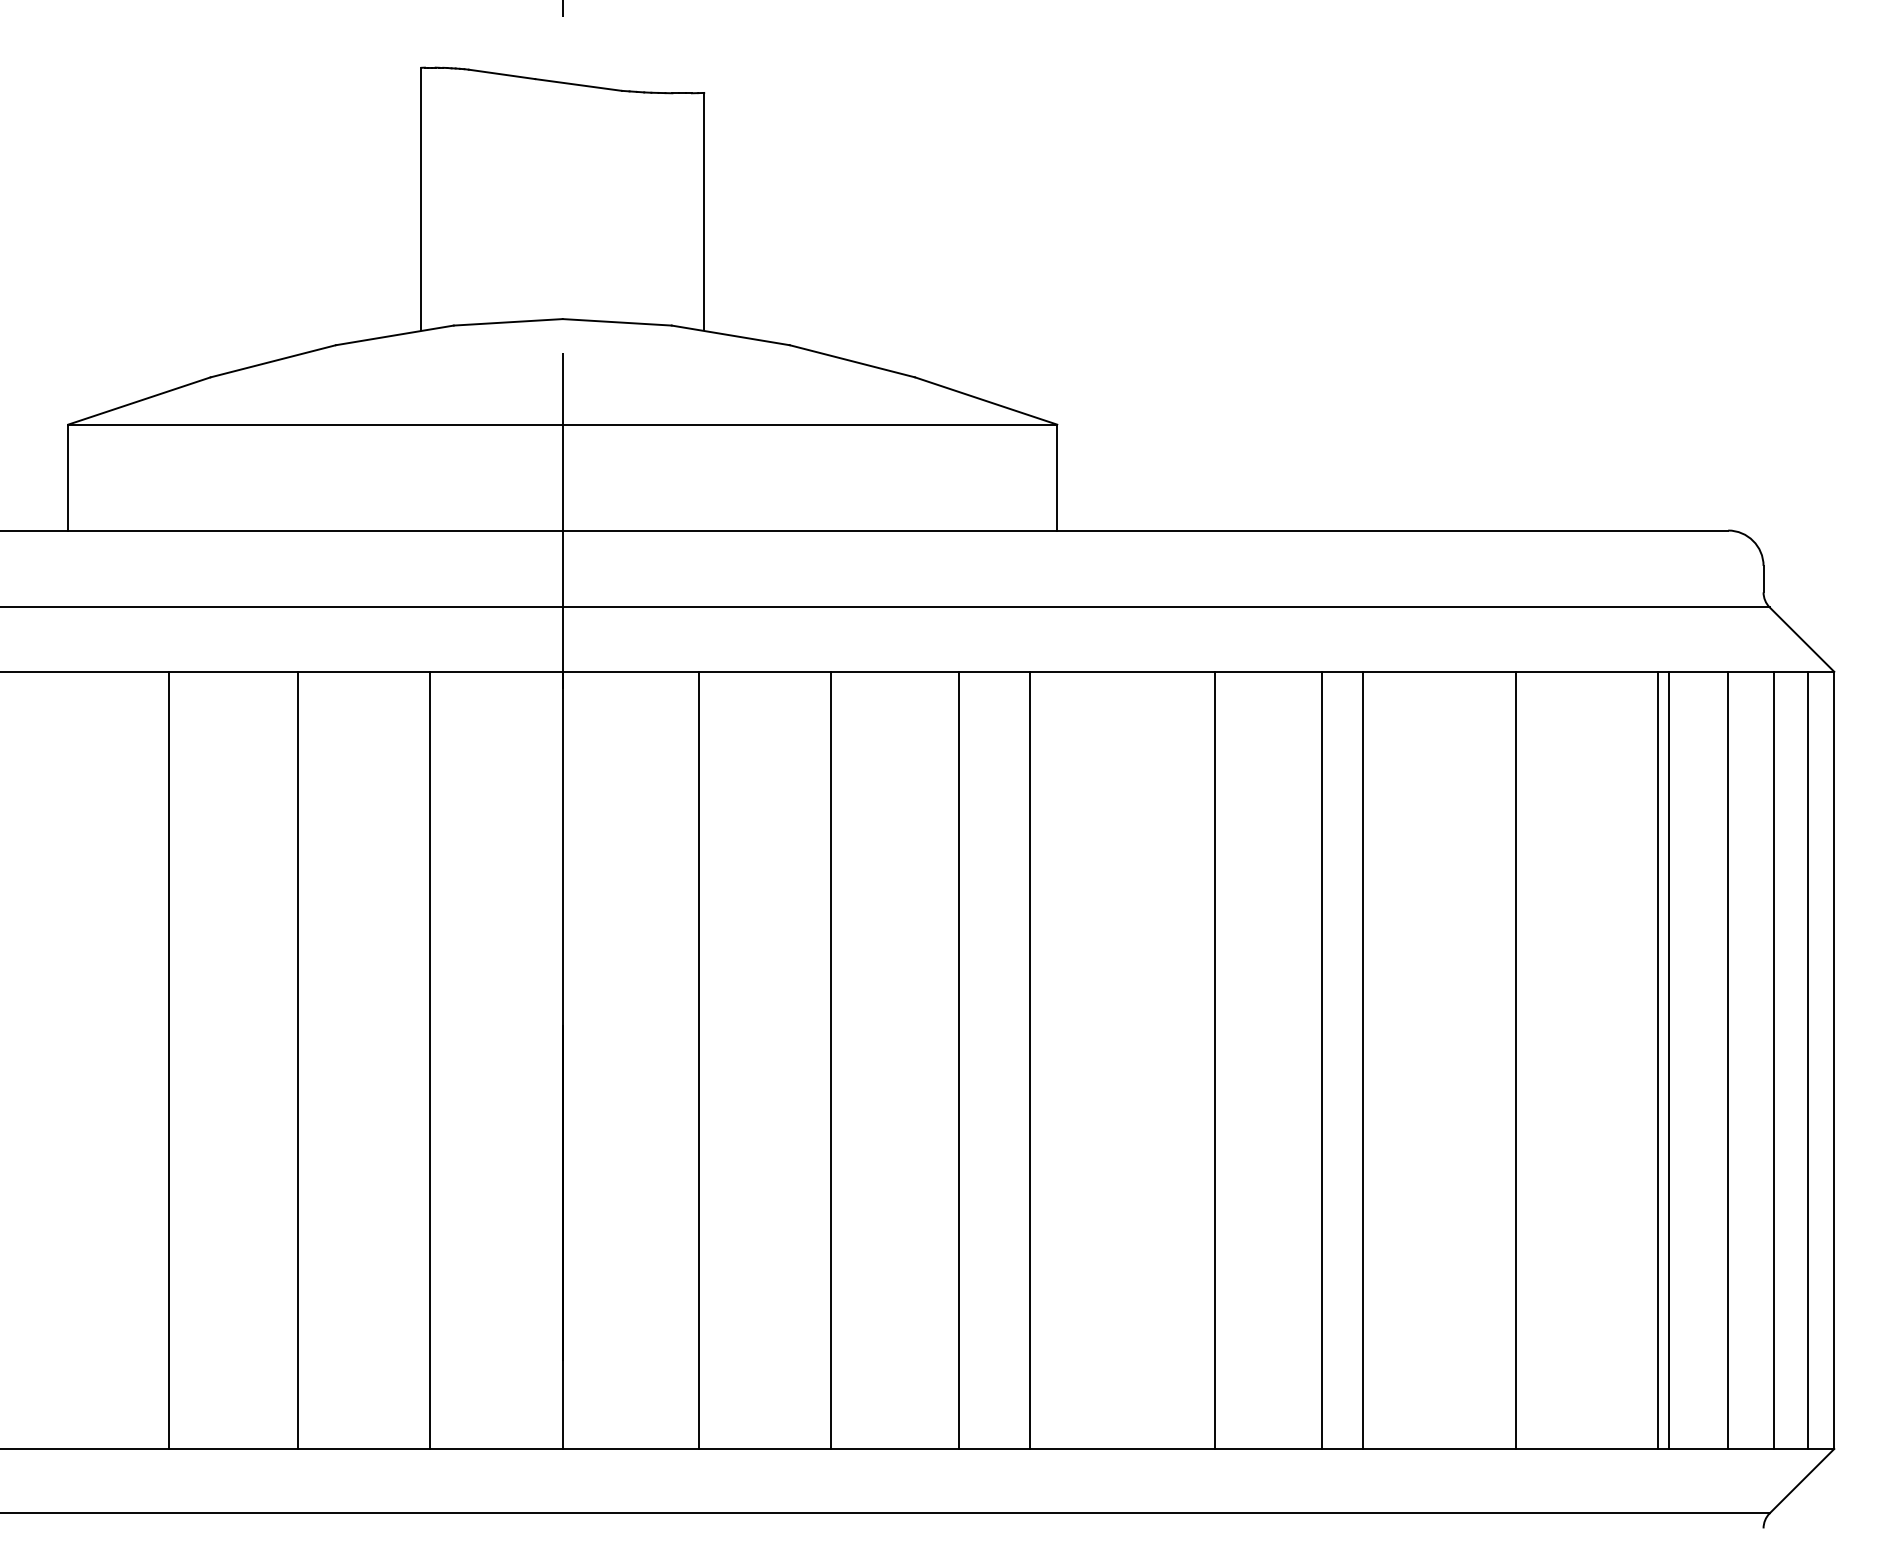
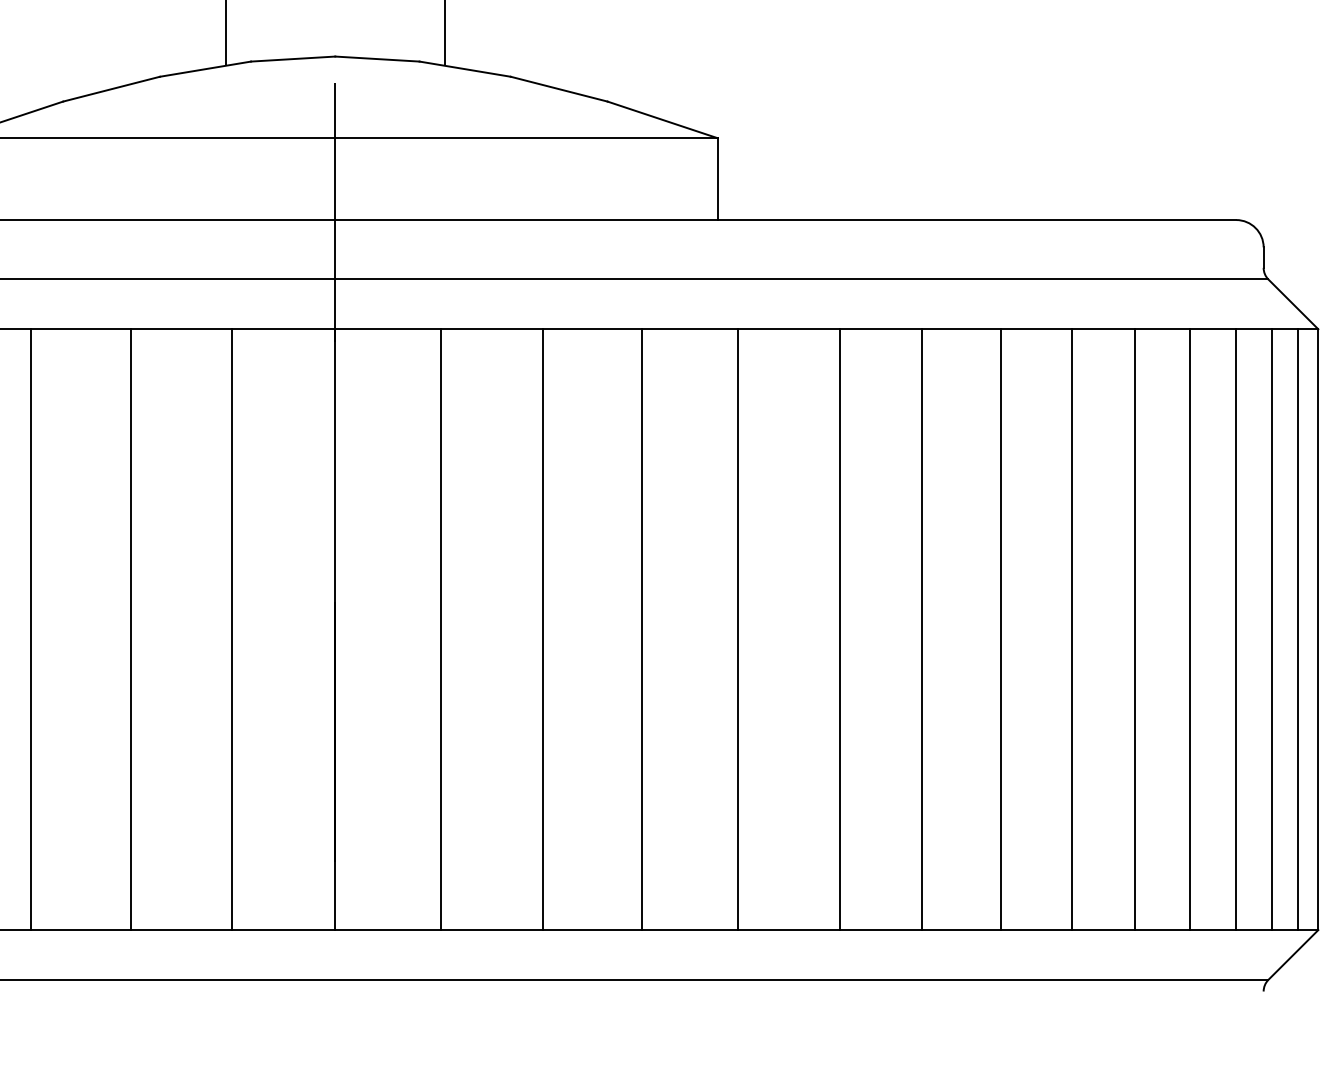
line: (1030, 1060) -> (737, 629), moved
line: (1363, 1060) -> (1000, 629), moved
line: (1657, 1060) -> (1135, 629), moved

